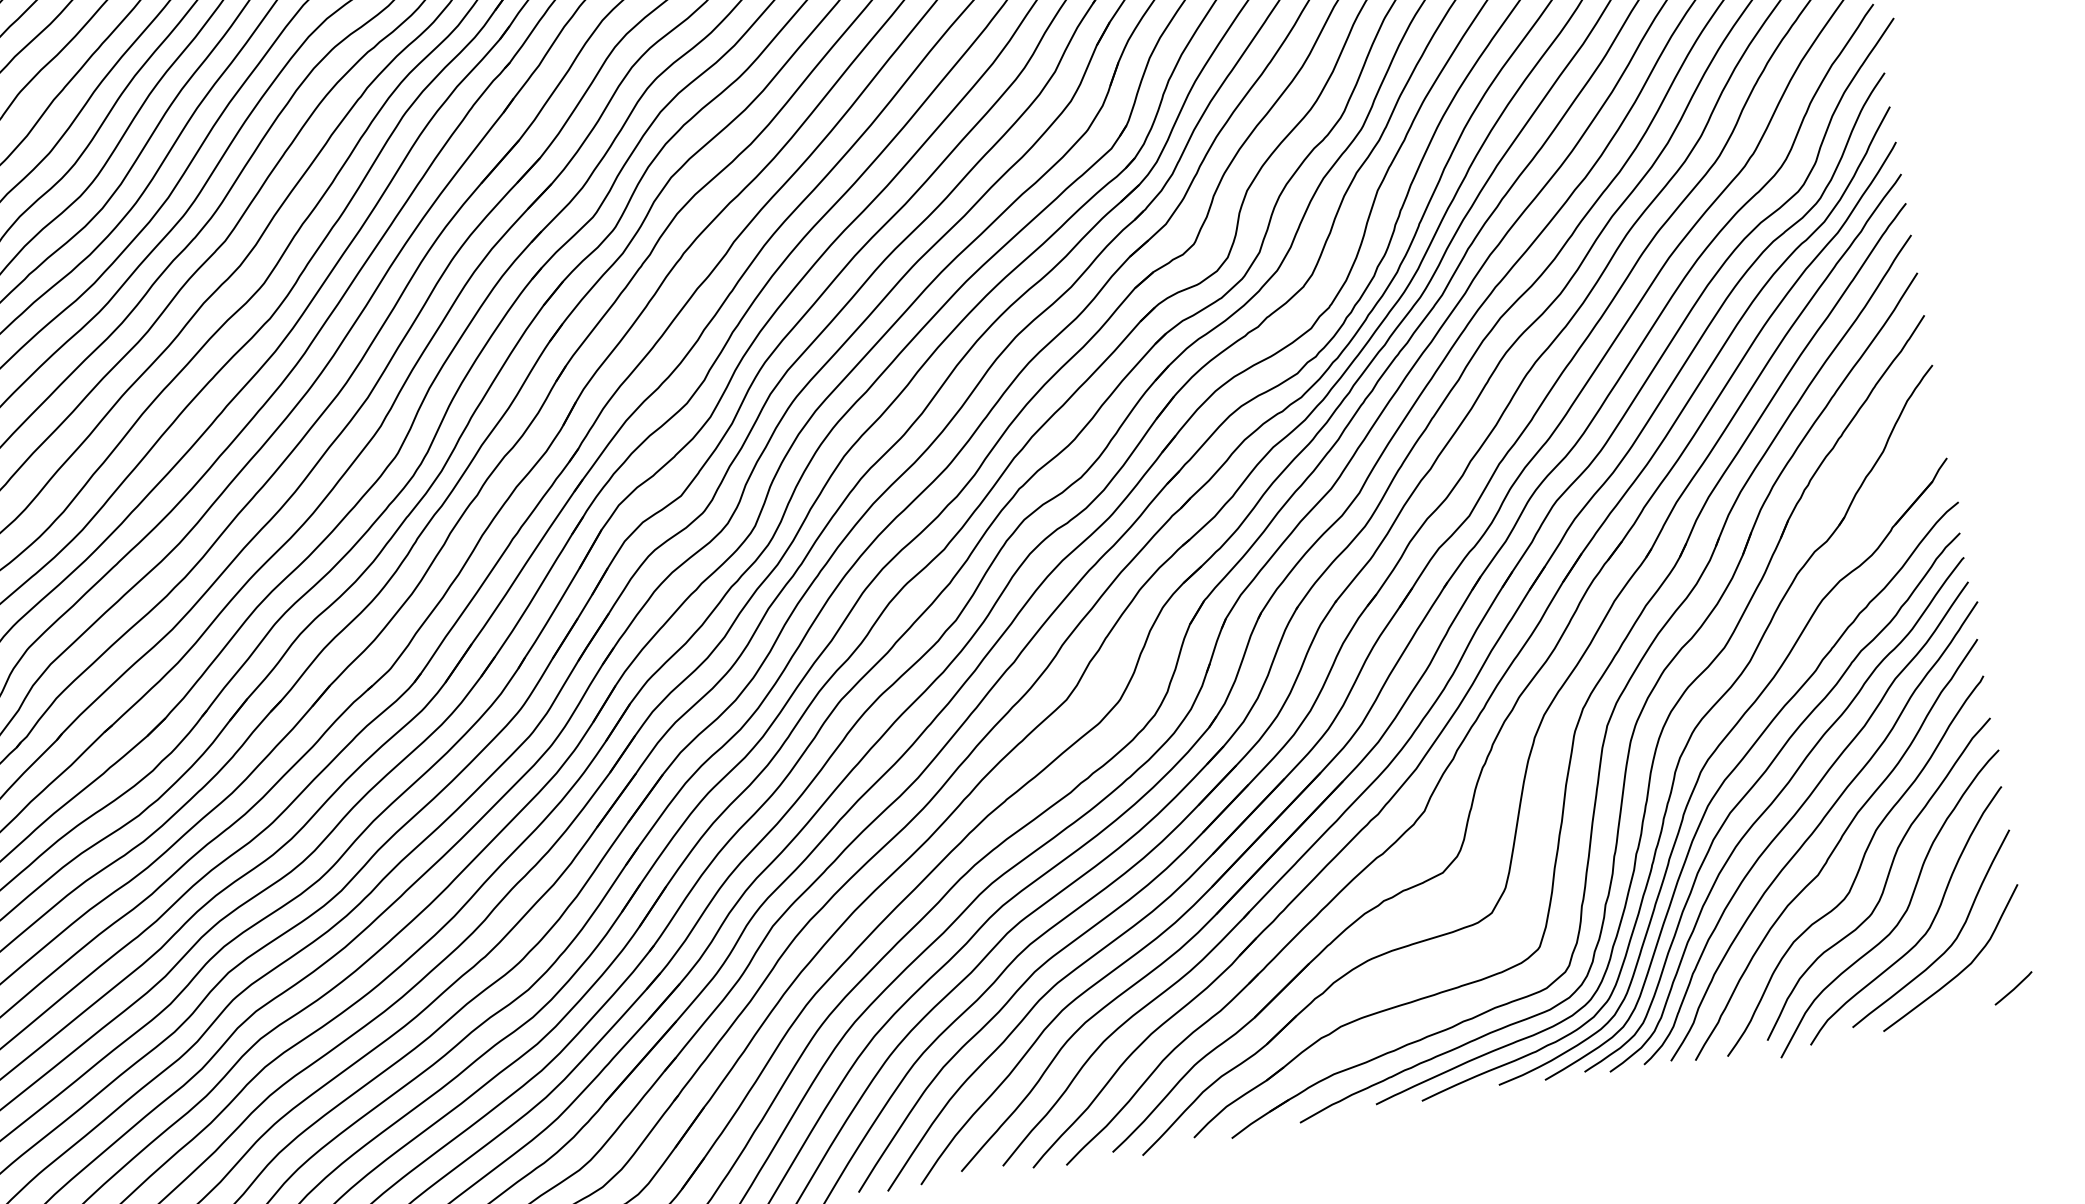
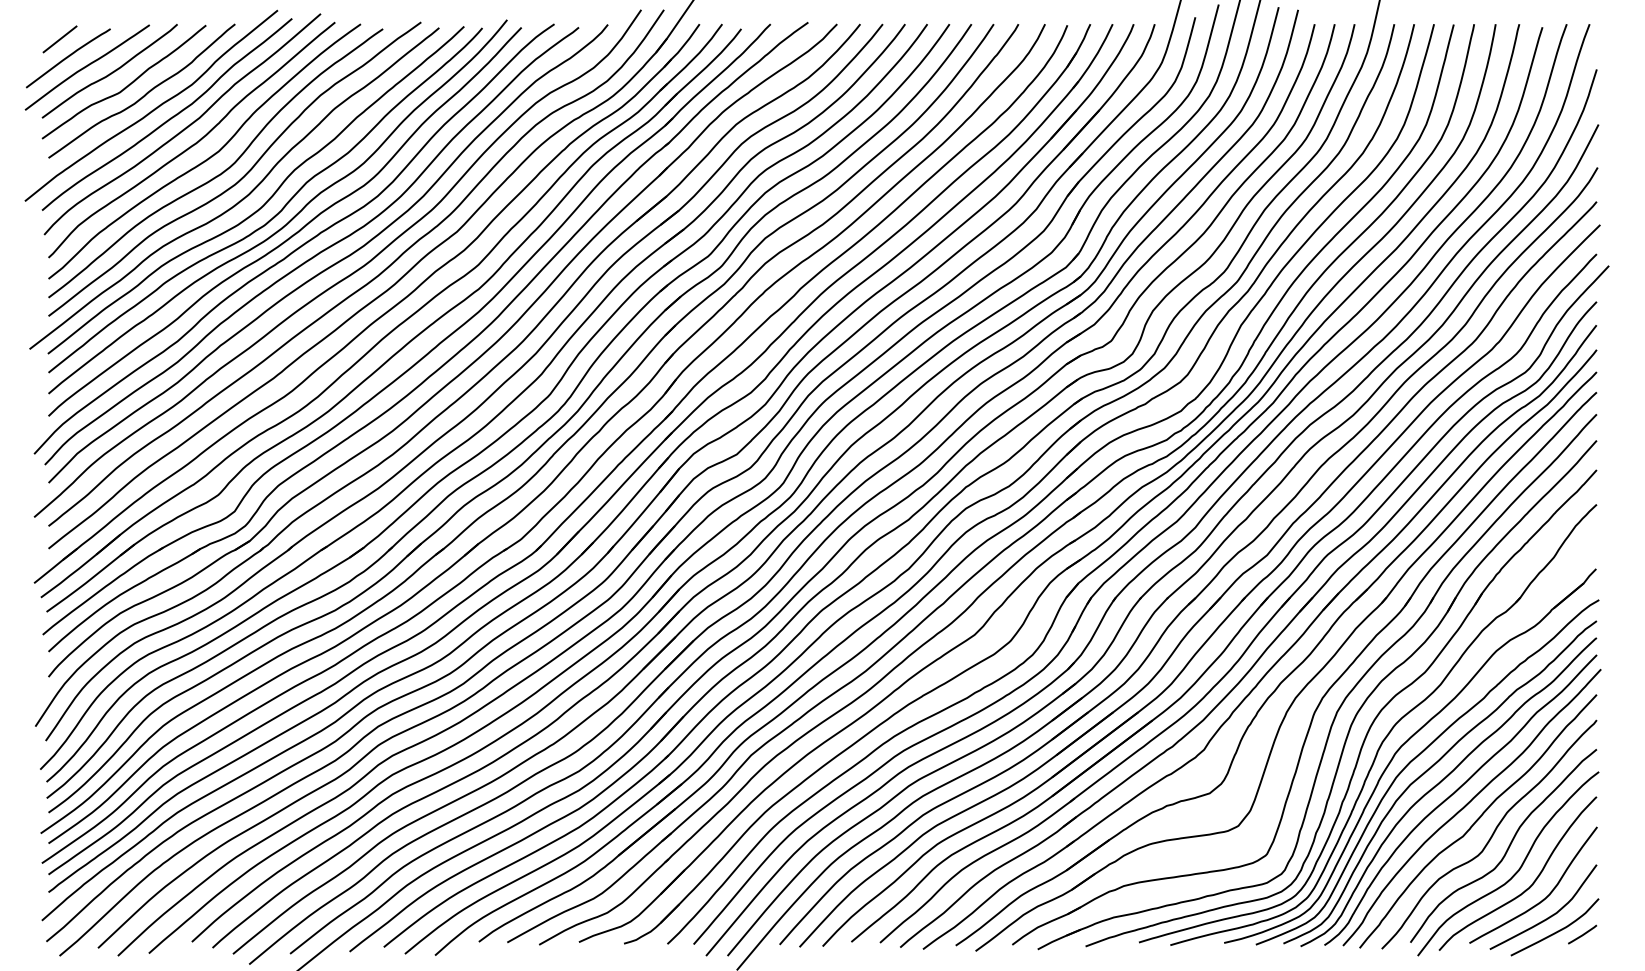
curve: (1976, 988) -> (1557, 930), added

